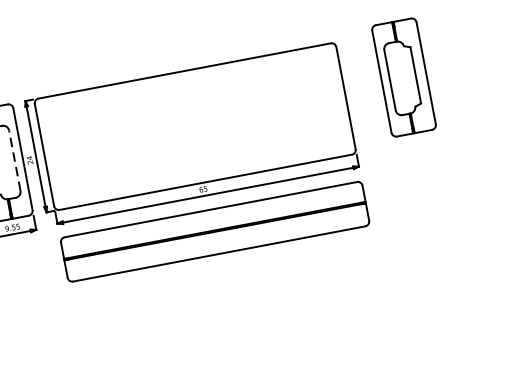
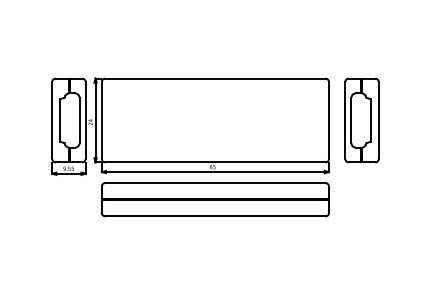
part: (403, 77) -> (361, 120), moved
line: (14, 160) -> (79, 120), dashed -> solid

